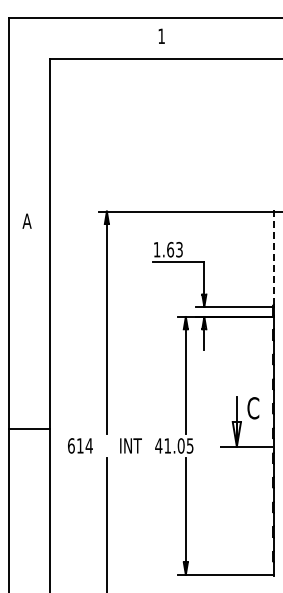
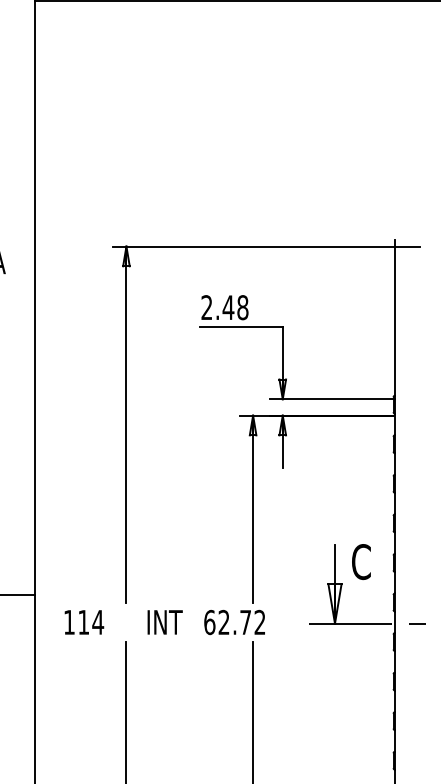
text: (167, 249) -> (223, 307), 1.63 -> 2.48
line: (274, 255) -> (395, 316), dashed -> solid
text: (71, 445) -> (69, 621), 614 -> 114
text: (174, 445) -> (234, 621), 41.05 -> 62.72

